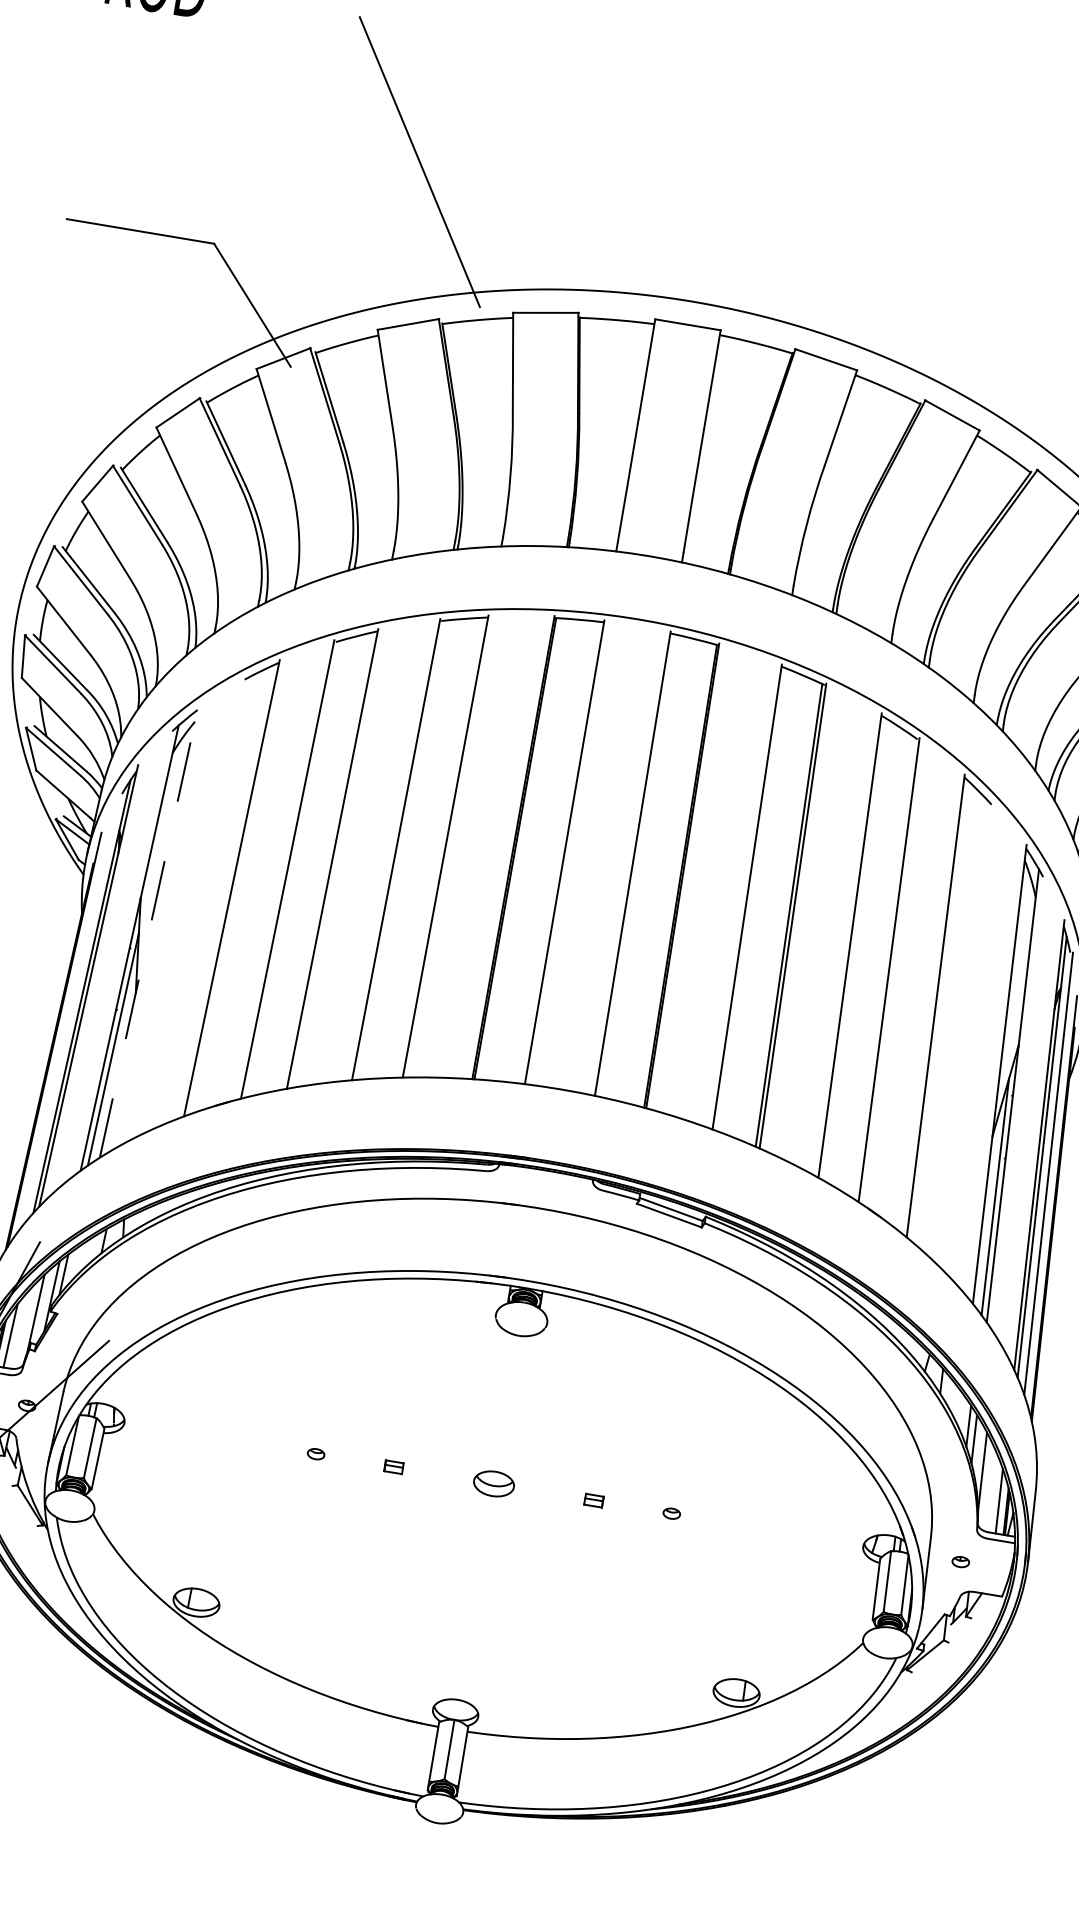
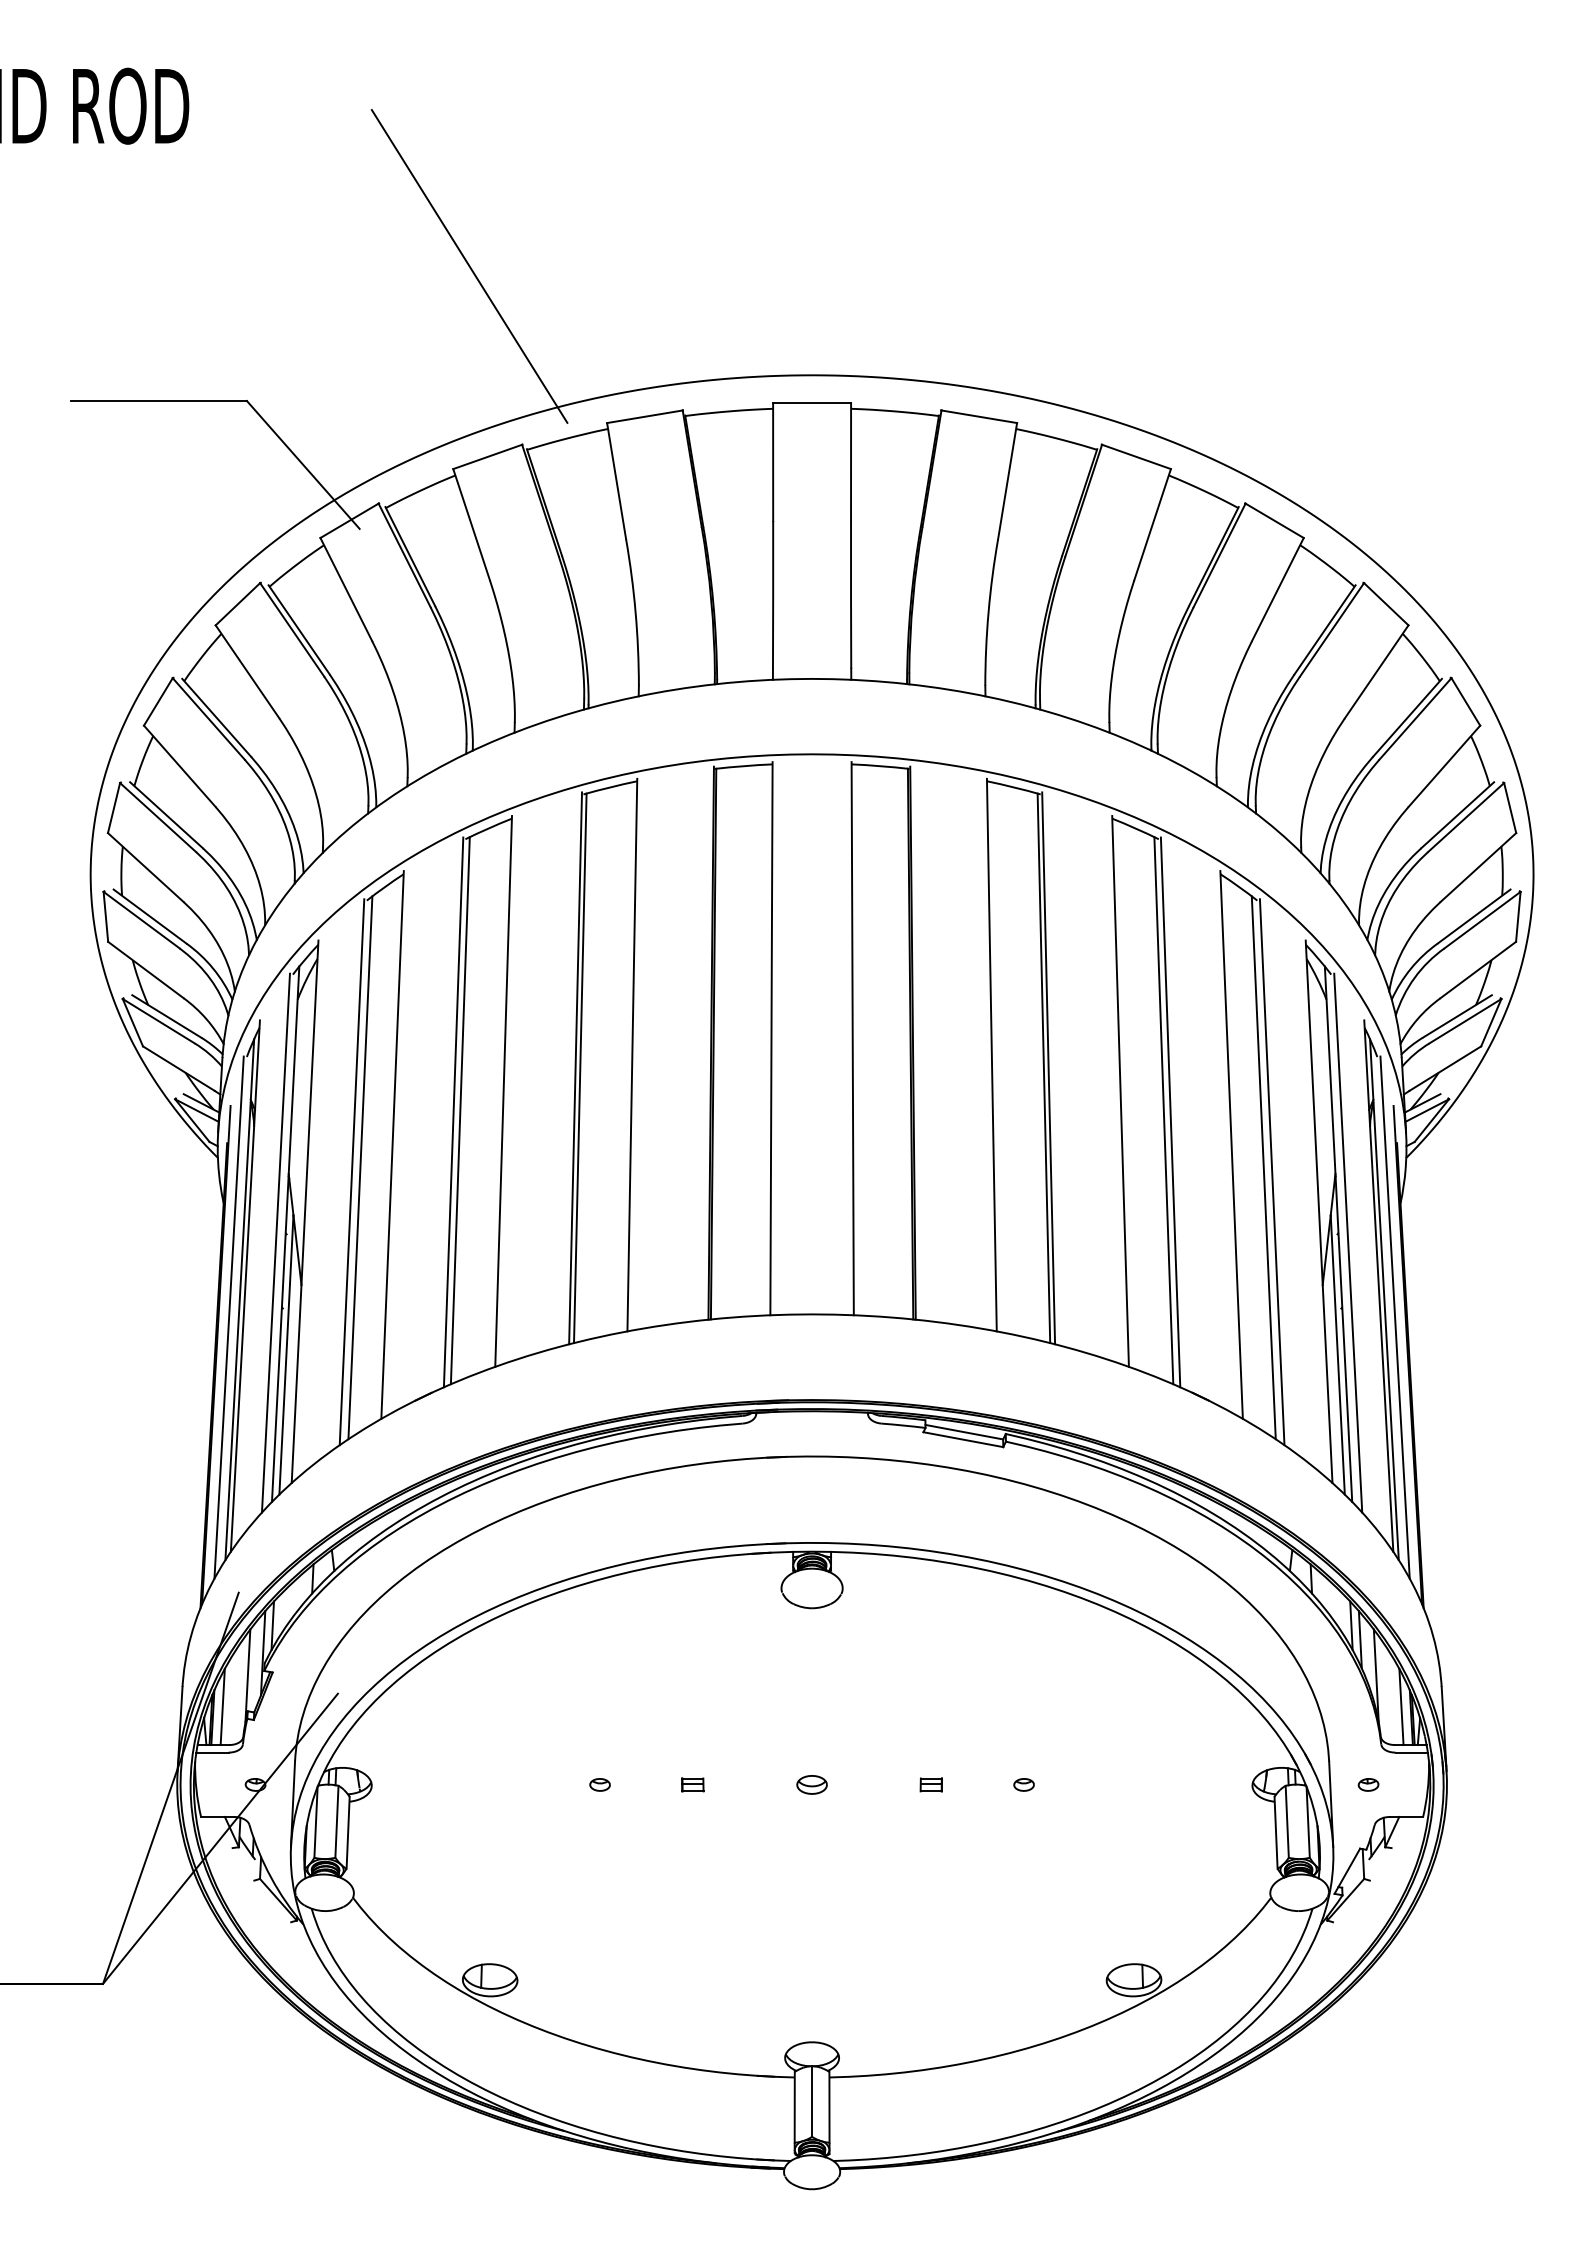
line: (400, 850) -> (580, 1068), added
line: (292, 868) -> (459, 1110), added
line: (201, 902) -> (360, 1167), added
line: (193, 905) -> (351, 1172), added
line: (149, 931) -> (305, 1211), dashed -> solid
line: (120, 953) -> (275, 1242), added
line: (883, 967) -> (1163, 1110), added
line: (70, 1009) -> (228, 1317), added
line: (959, 1029) -> (1263, 1167), added
line: (965, 1034) -> (1271, 1172), added
line: (1020, 1104) -> (1348, 1242), added
part: (493, 1483) -> (811, 1784), size x0.62

